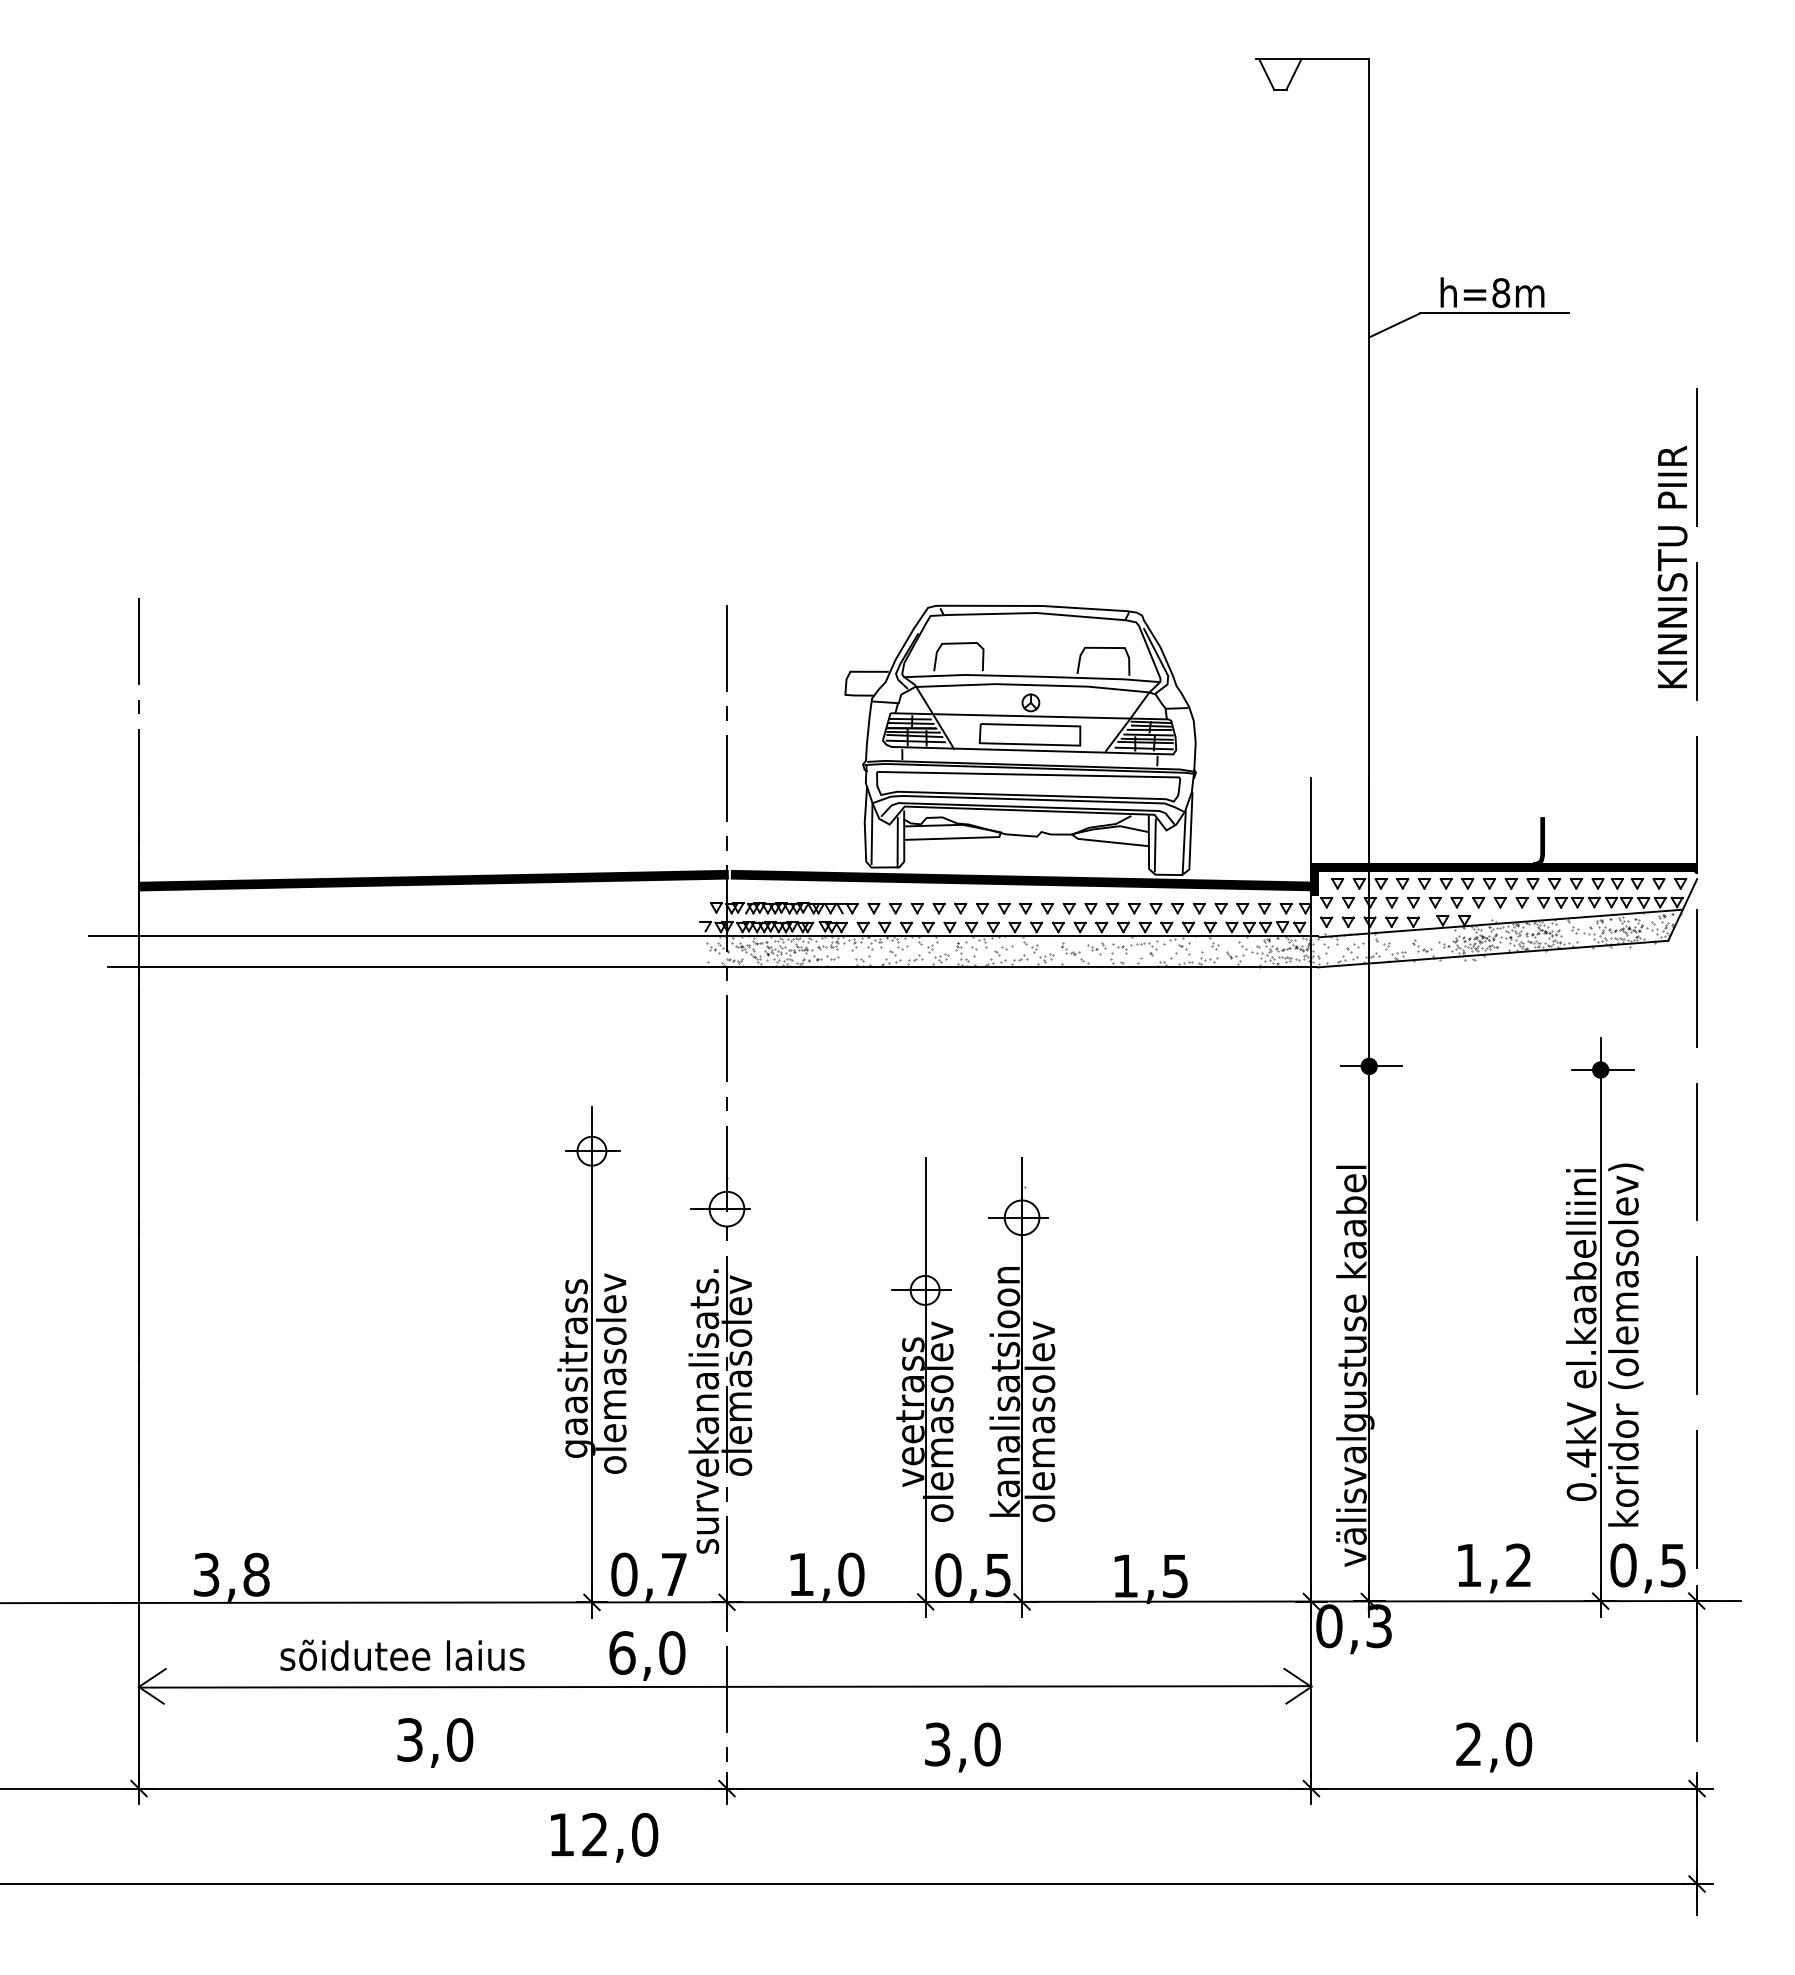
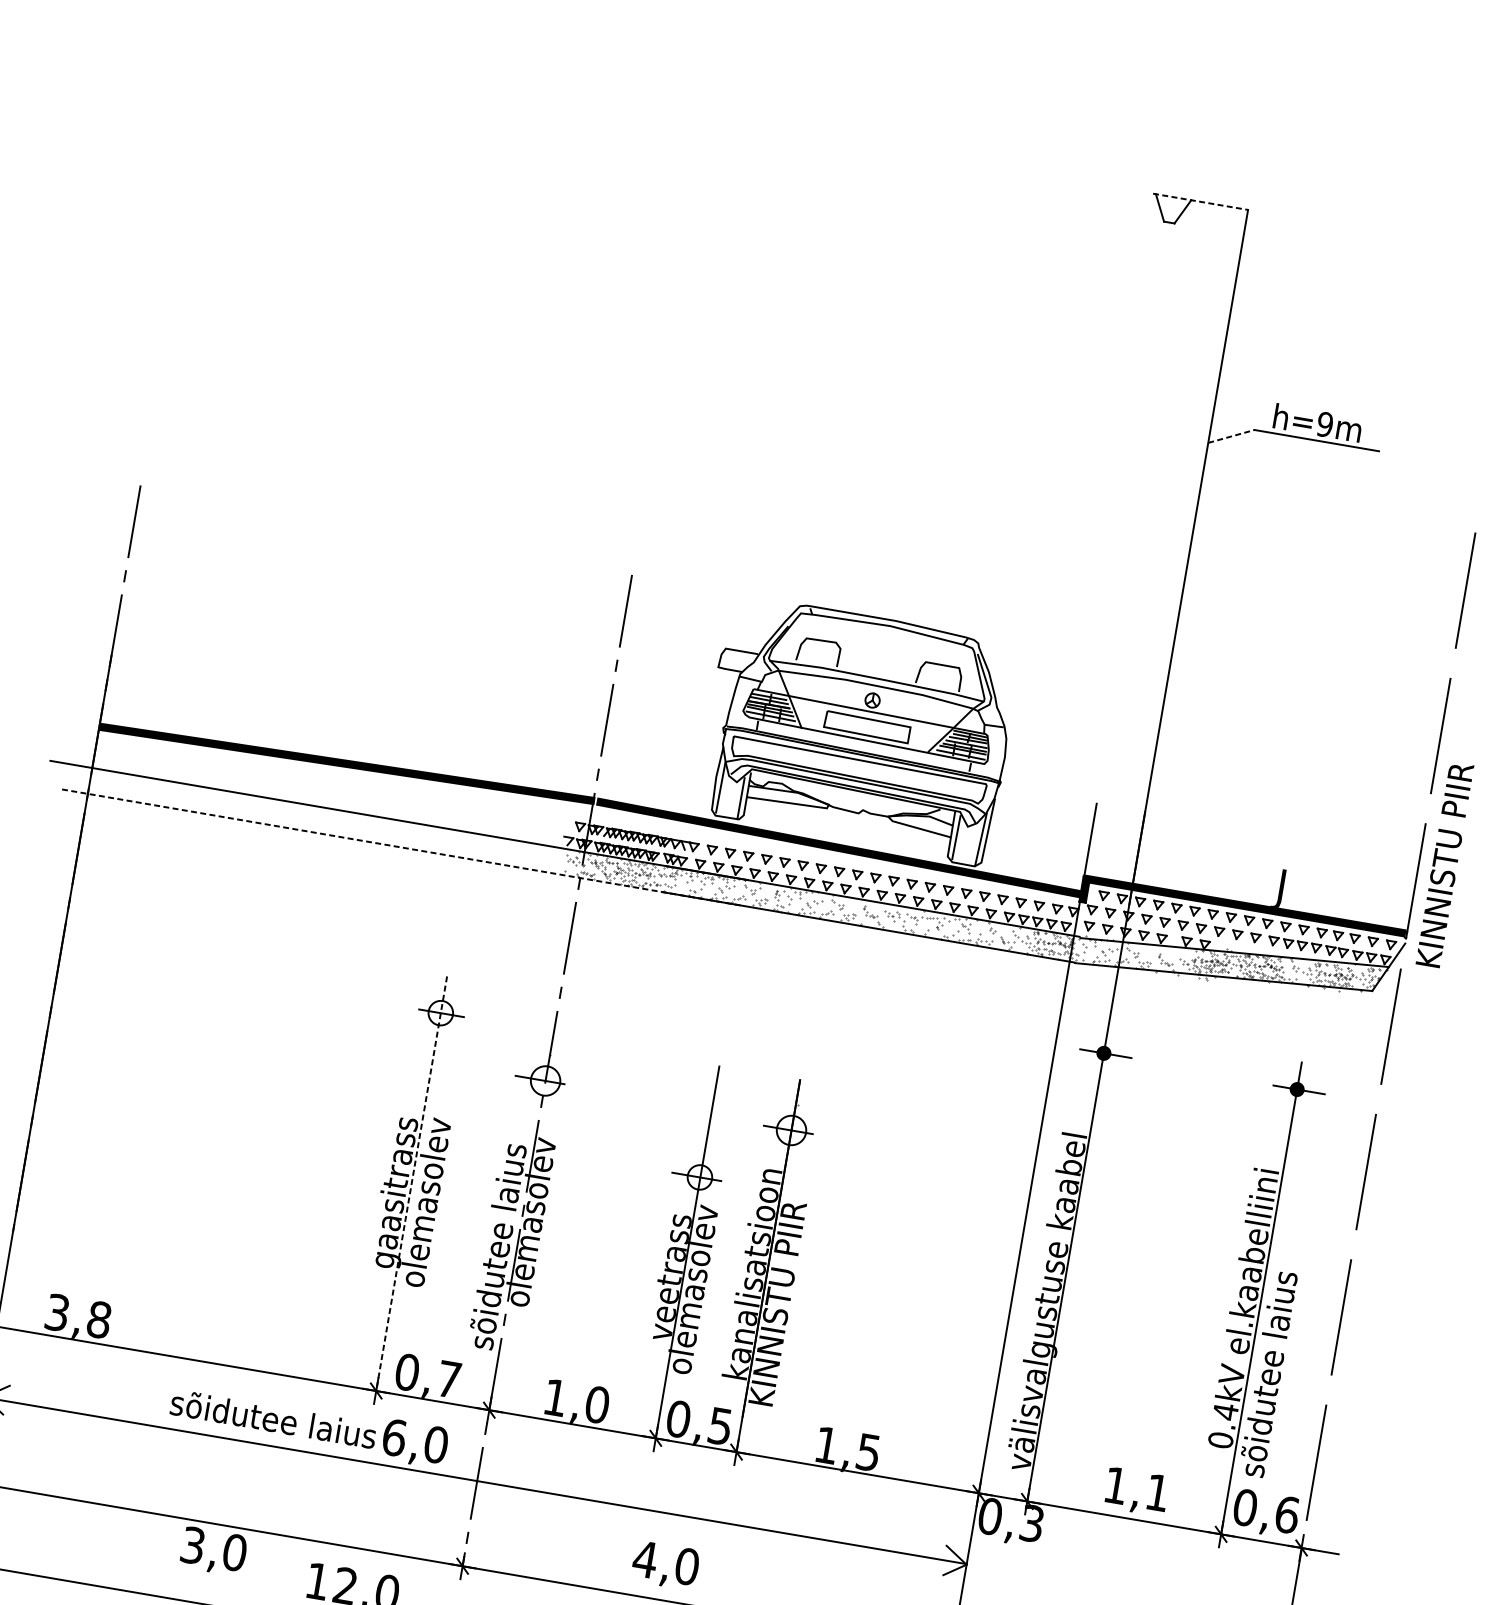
line: (1312, 59) -> (1200, 202), solid -> dashed
text: (1501, 292) -> (1325, 424), h=8m -> h=9m
line: (1395, 325) -> (1231, 436), solid -> dashed
text: (1672, 566) -> (1444, 864), moved
line: (514, 966) -> (402, 847), solid -> dashed
text: (1625, 1345) -> (1278, 1323), koridor (olemasolev) -> sõidutee laius
line: (591, 1354) -> (411, 1183), solid -> dashed
text: (703, 1411) -> (496, 1247), survekanalisats. -> sõidutee laius
text: (1039, 1420) -> (777, 1302), olemasolev -> KINNISTU PIIR
text: (1518, 1564) -> (1157, 1491), 1,2 -> 1,1
text: (1673, 1565) -> (1287, 1514), 0,5 -> 0,6
text: (402, 1654) -> (273, 1418), moved
text: (435, 1742) -> (213, 1551), moved
text: (937, 1744) -> (645, 1559), 3,0 -> 4,0

